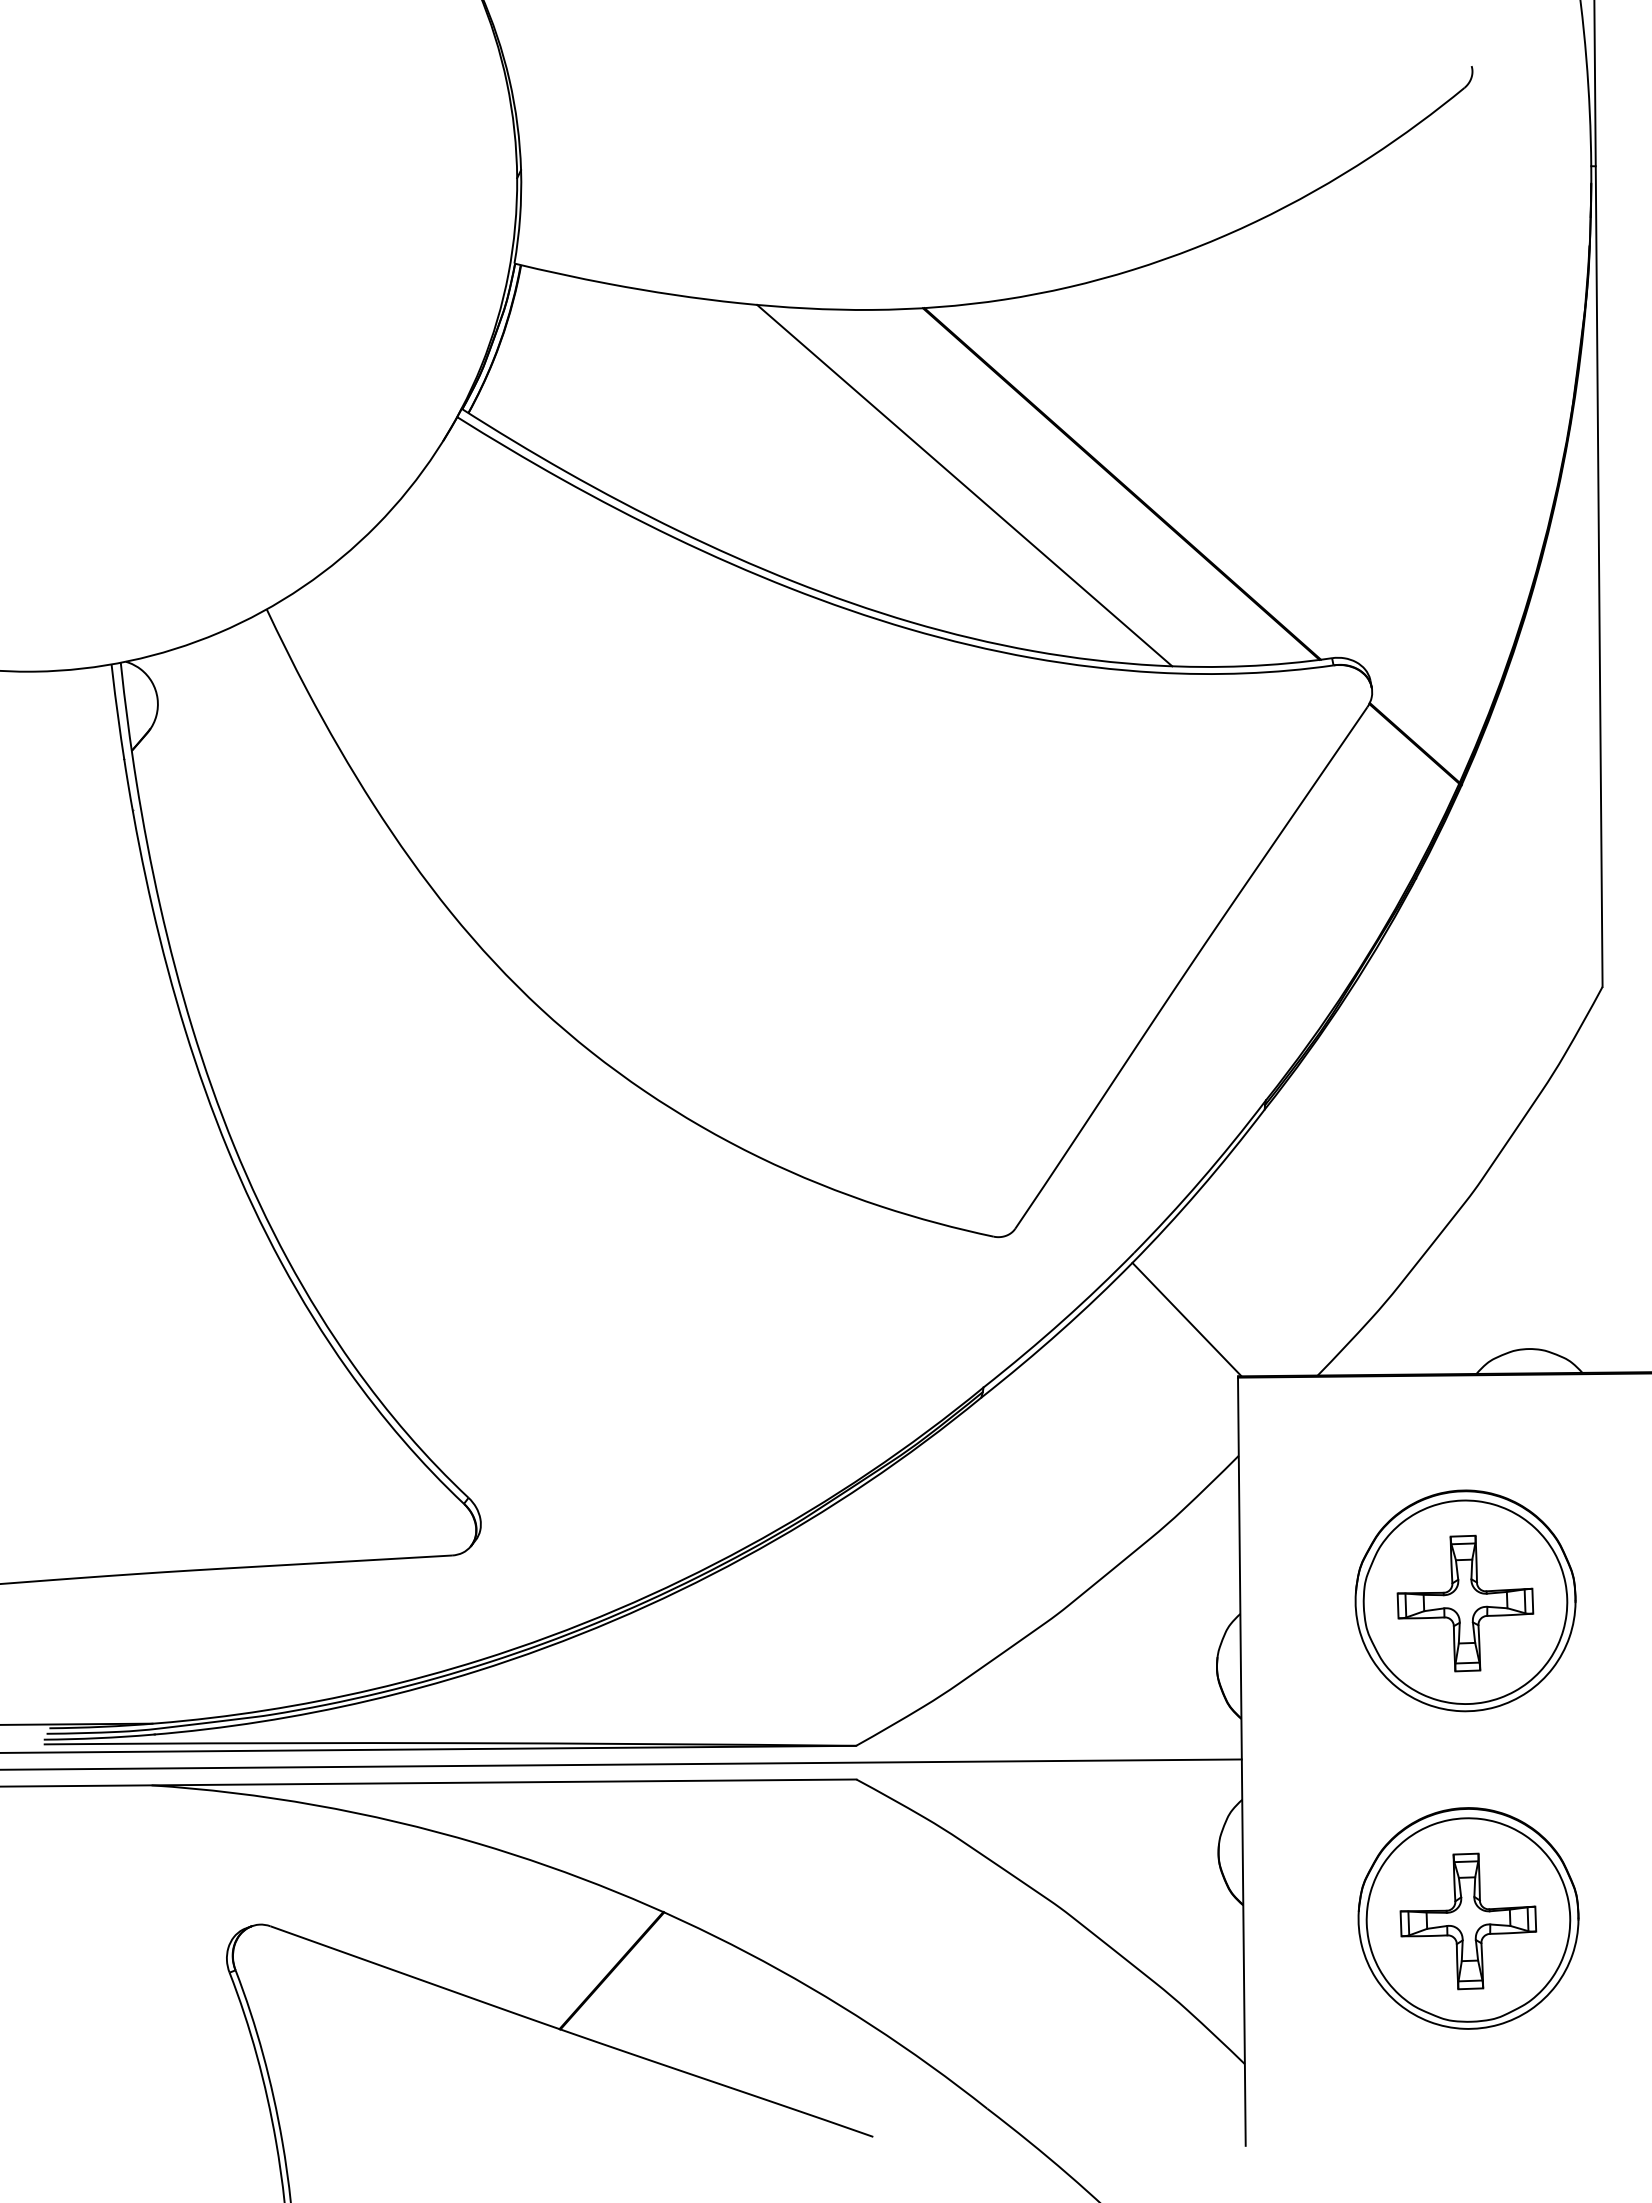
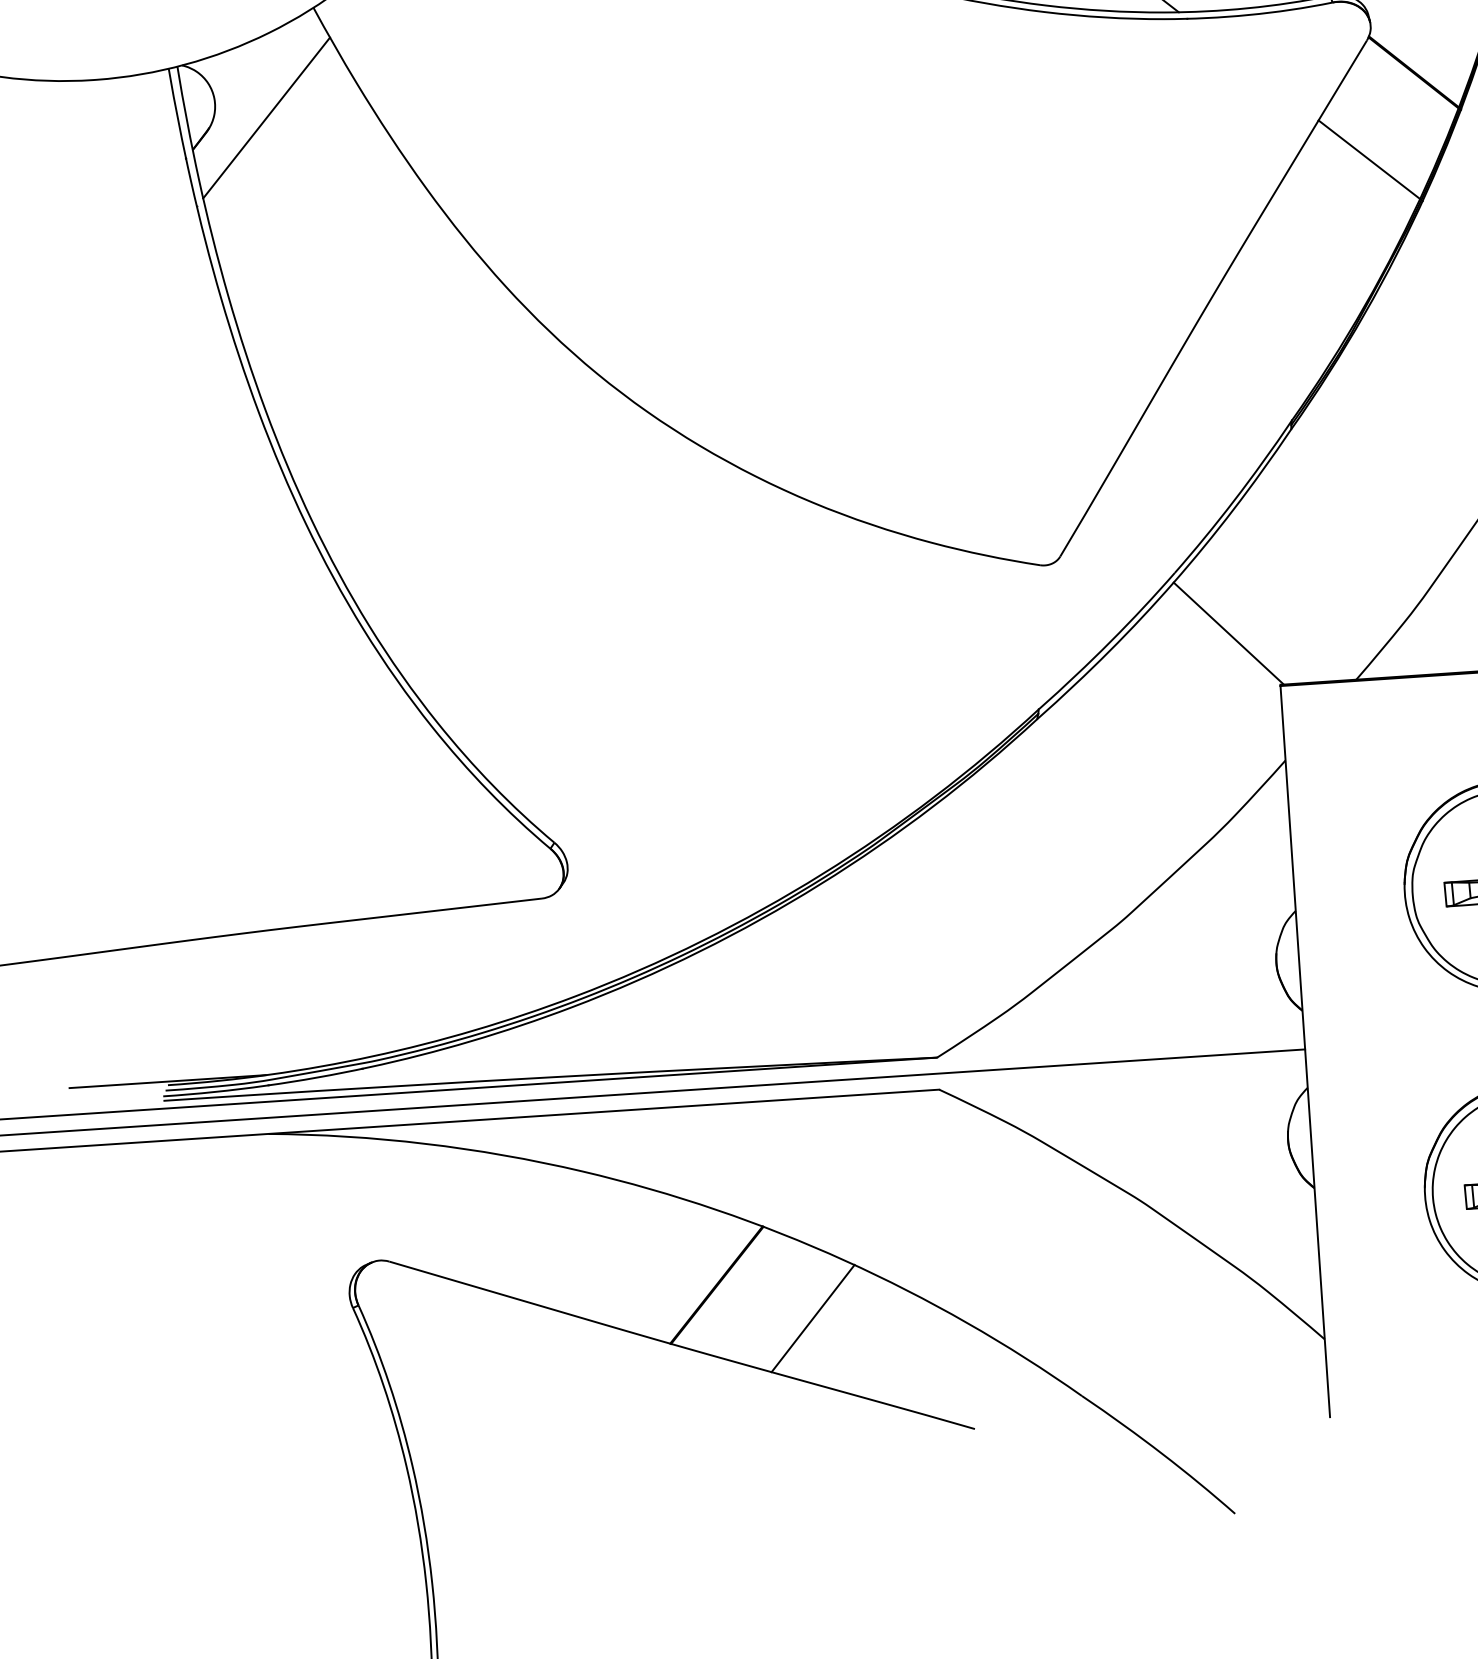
line: (210, 721) -> (266, 117), added
line: (1362, 831) -> (1369, 159), added
line: (710, 2011) -> (813, 1318), added

